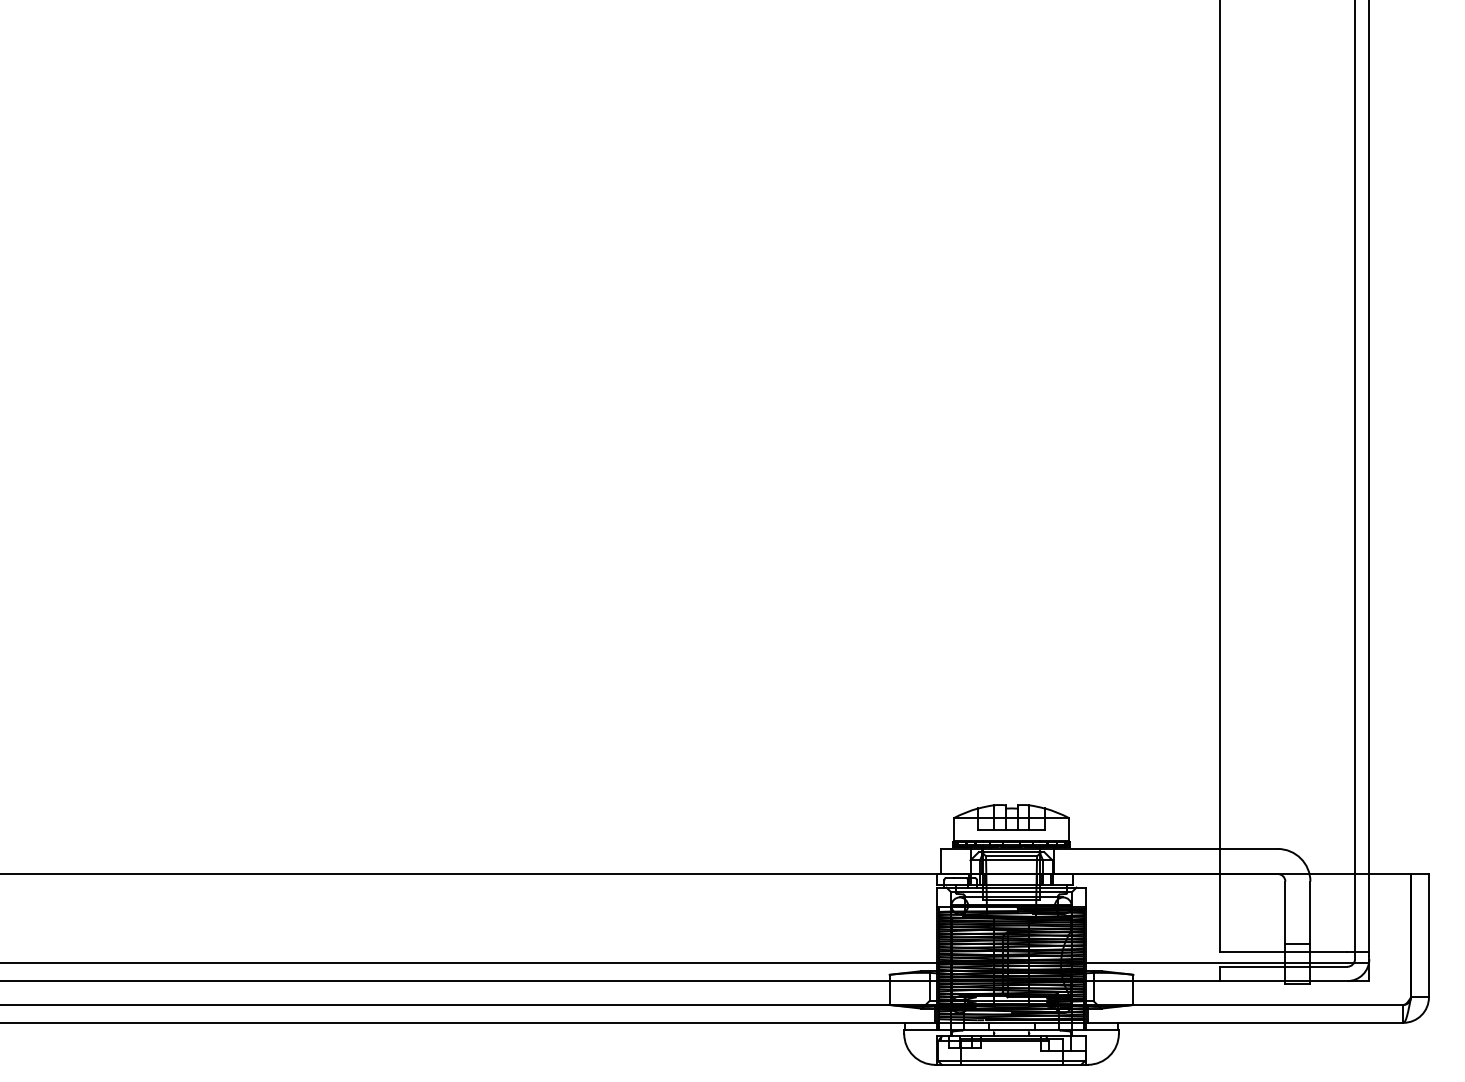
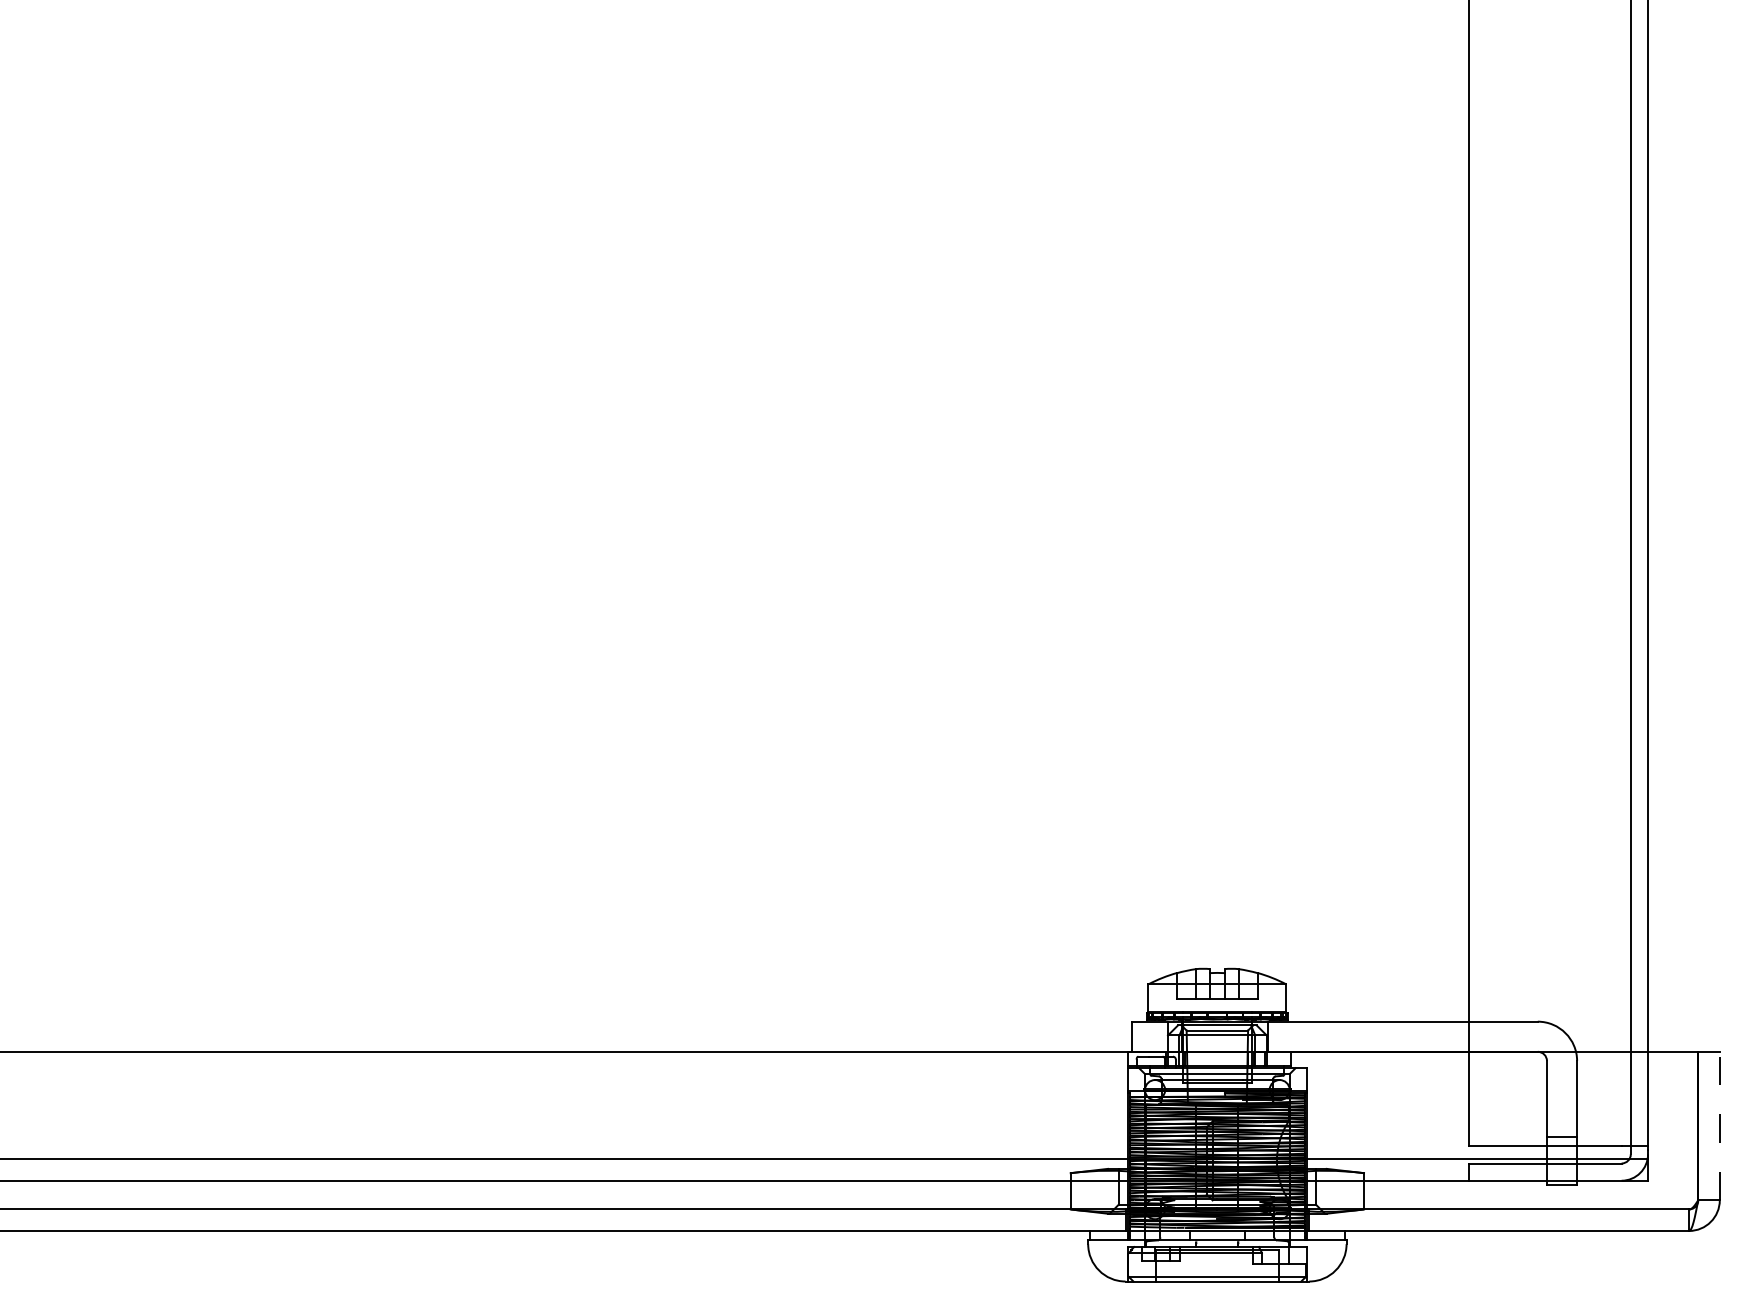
line: (1428, 935) -> (1719, 1125), solid -> dashed

